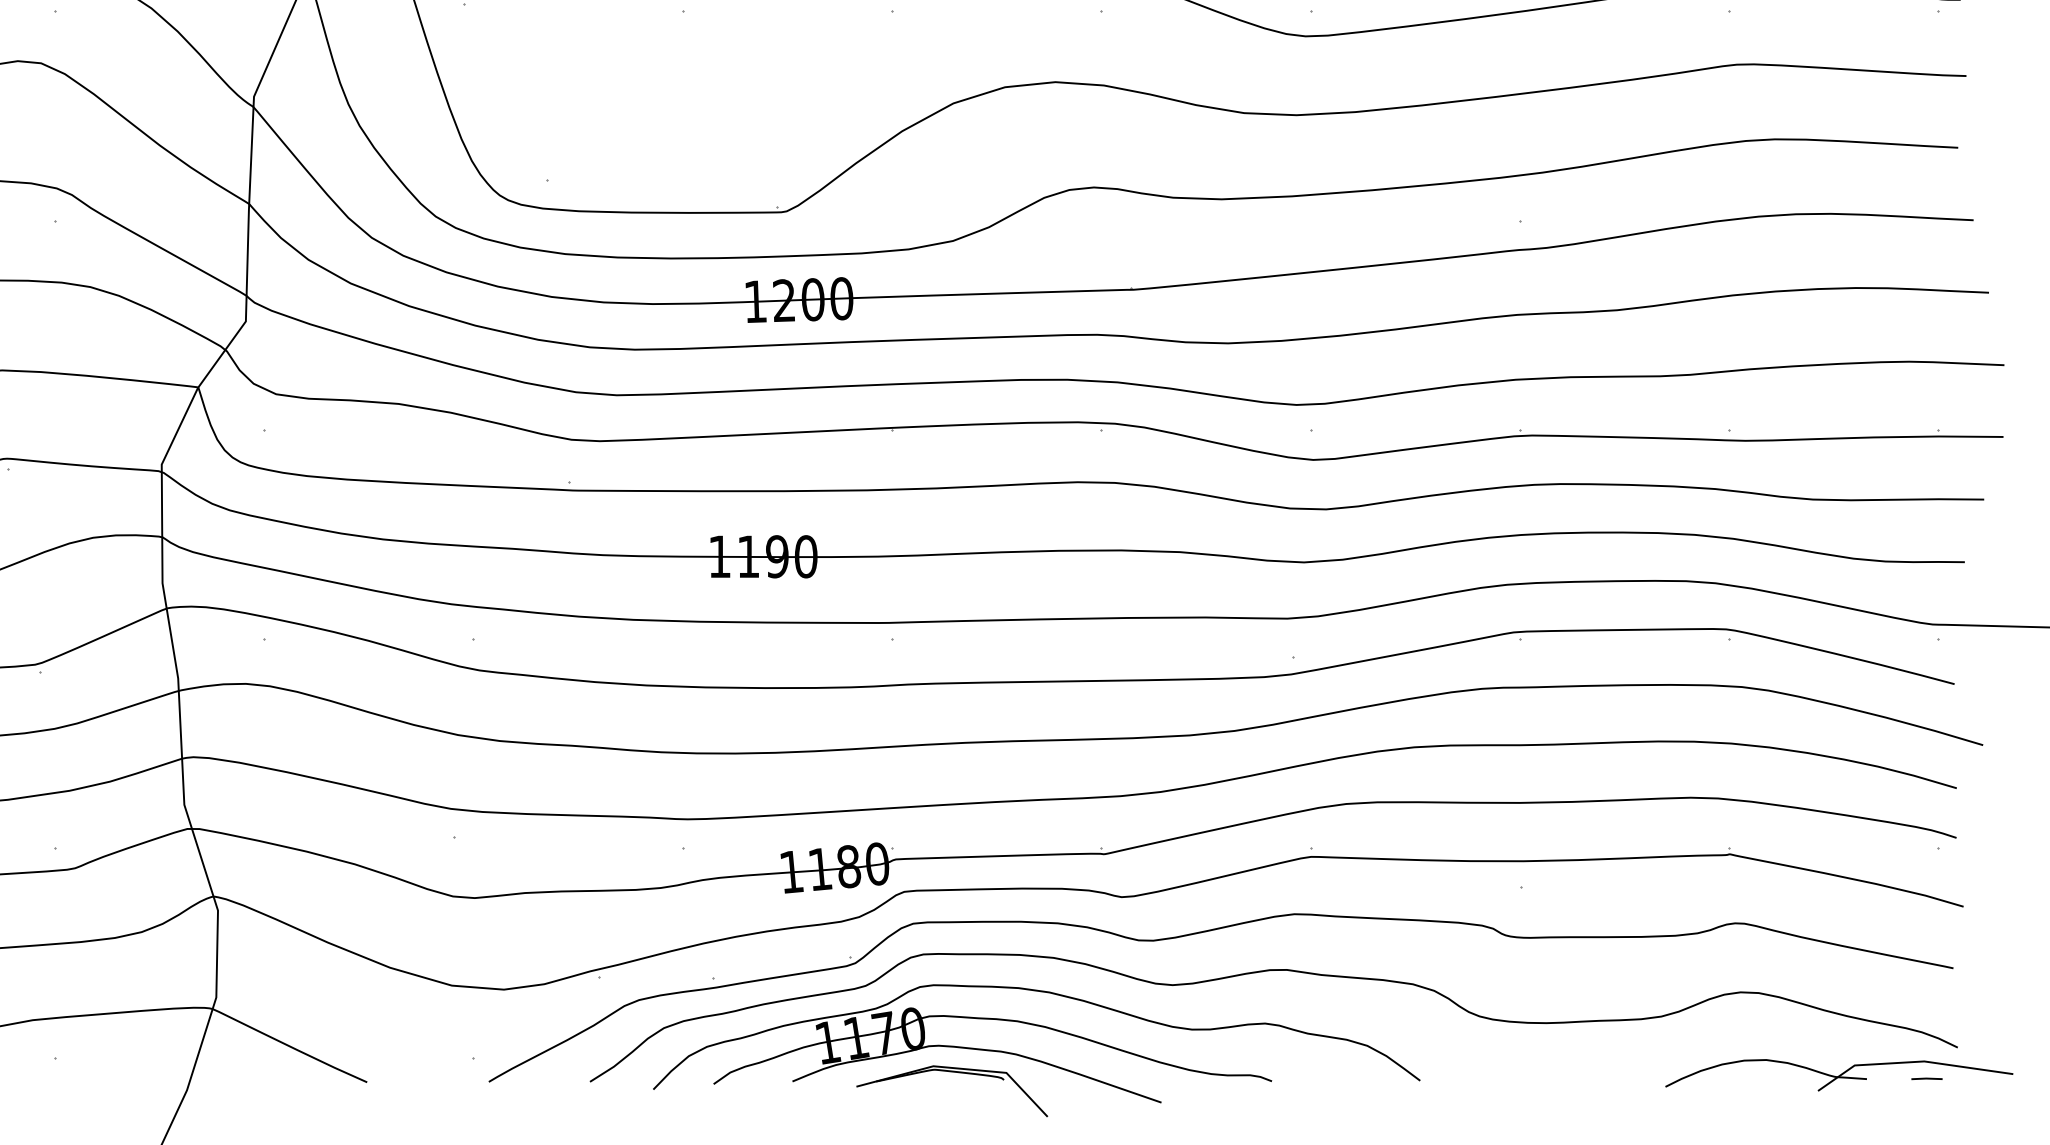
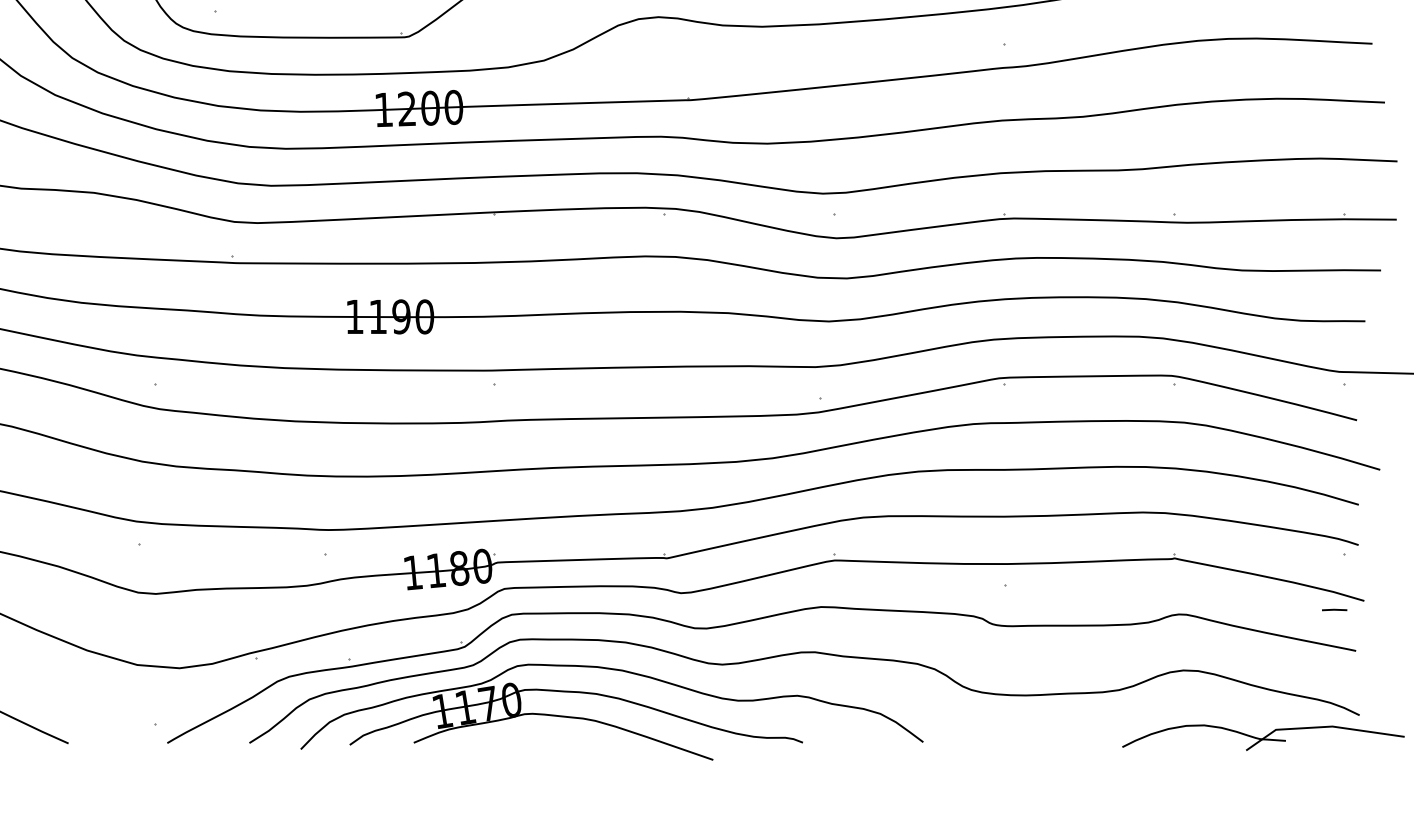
part: (958, 1073) -> (548, 736), removed
line: (1926, 1078) -> (1334, 609), moved

